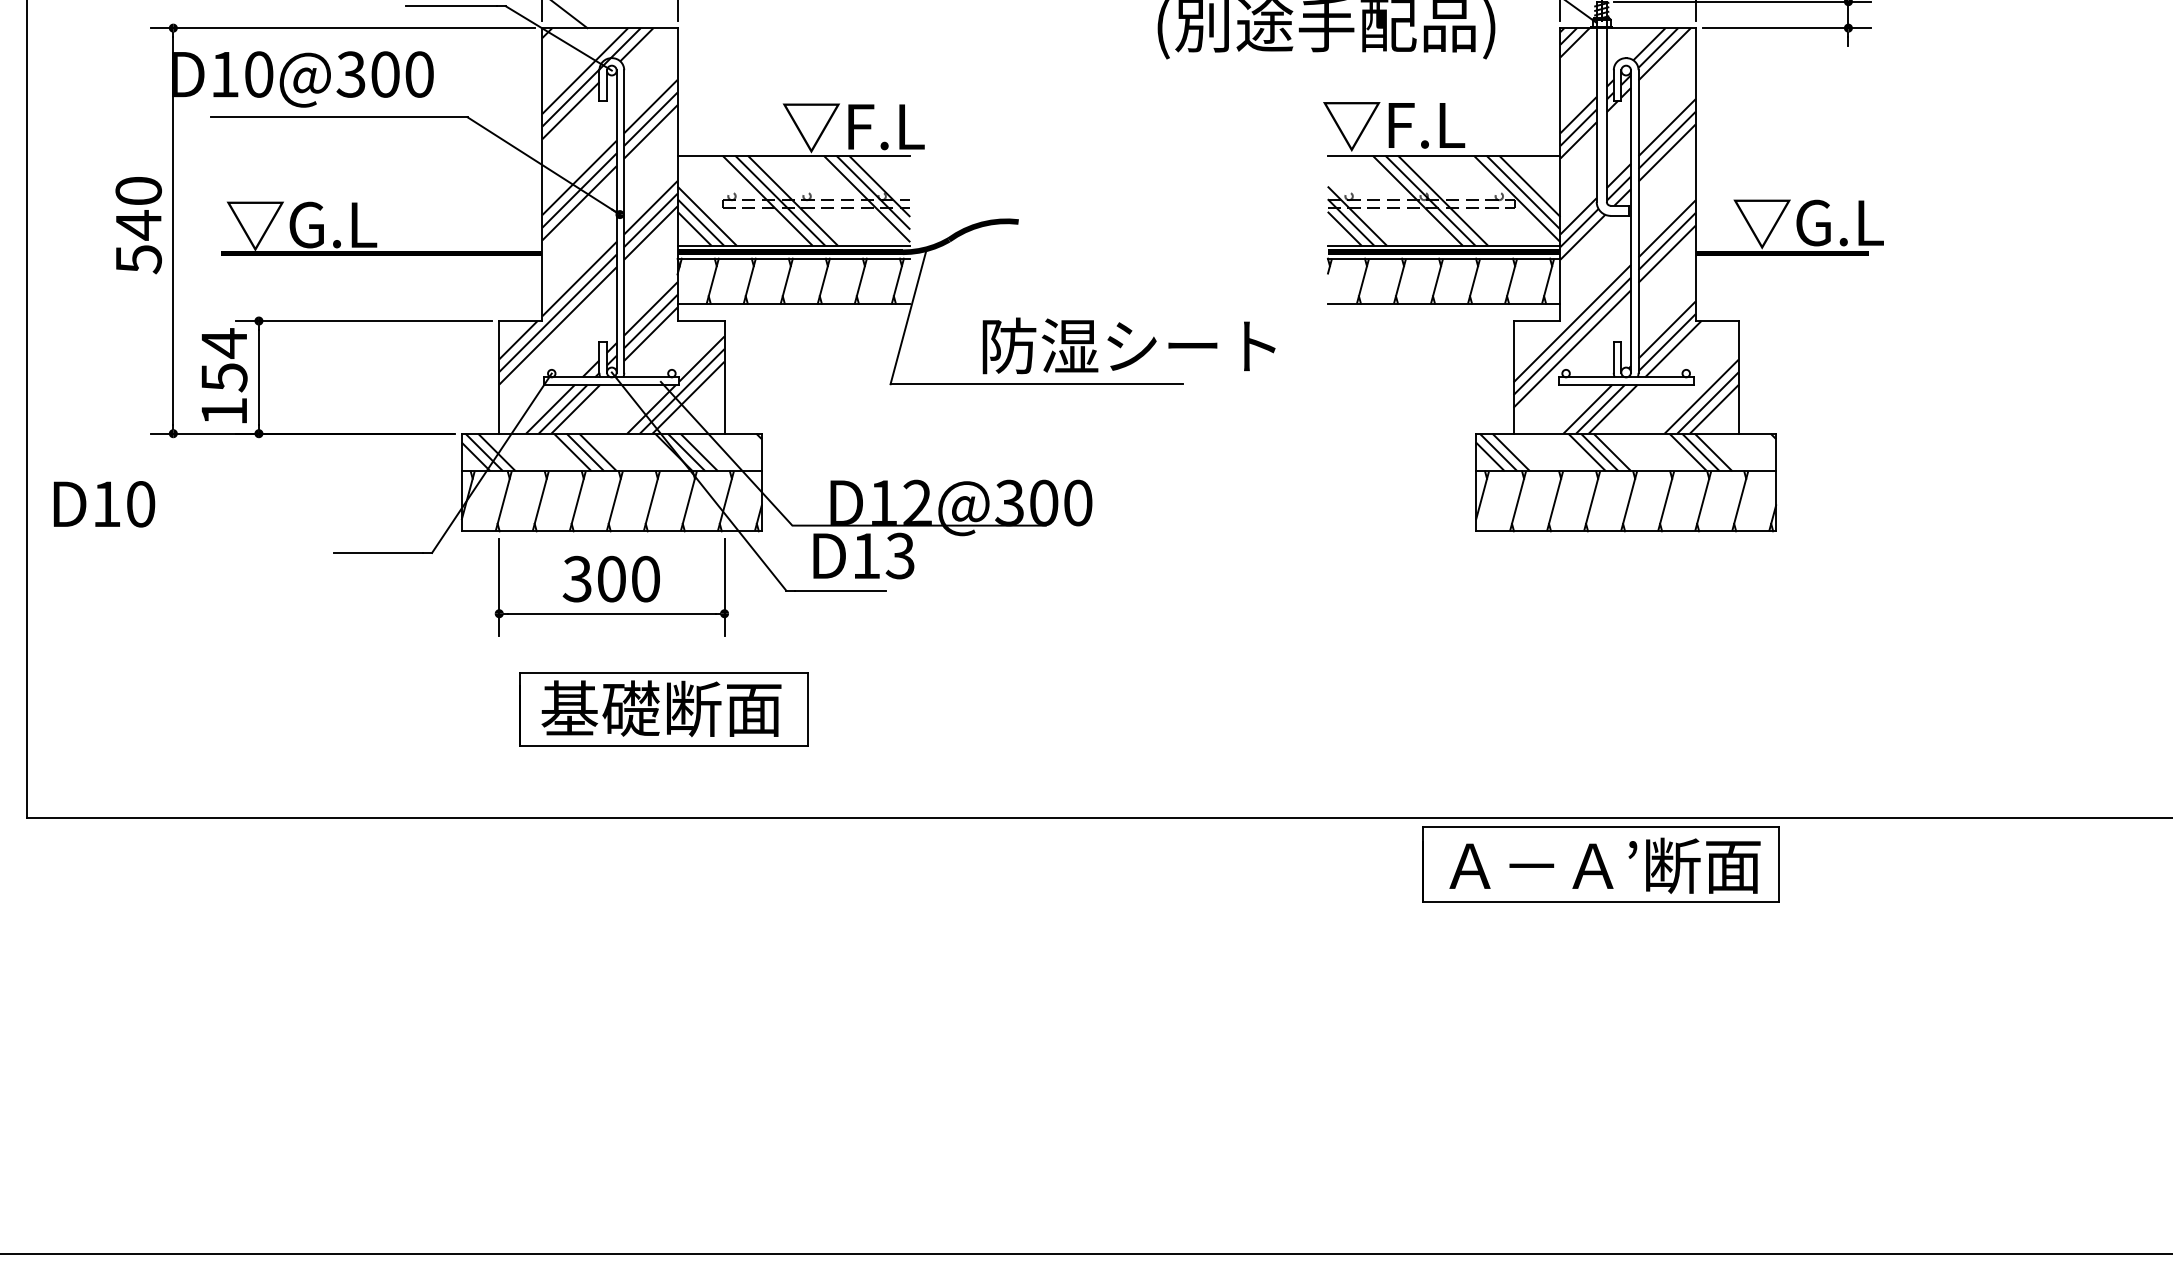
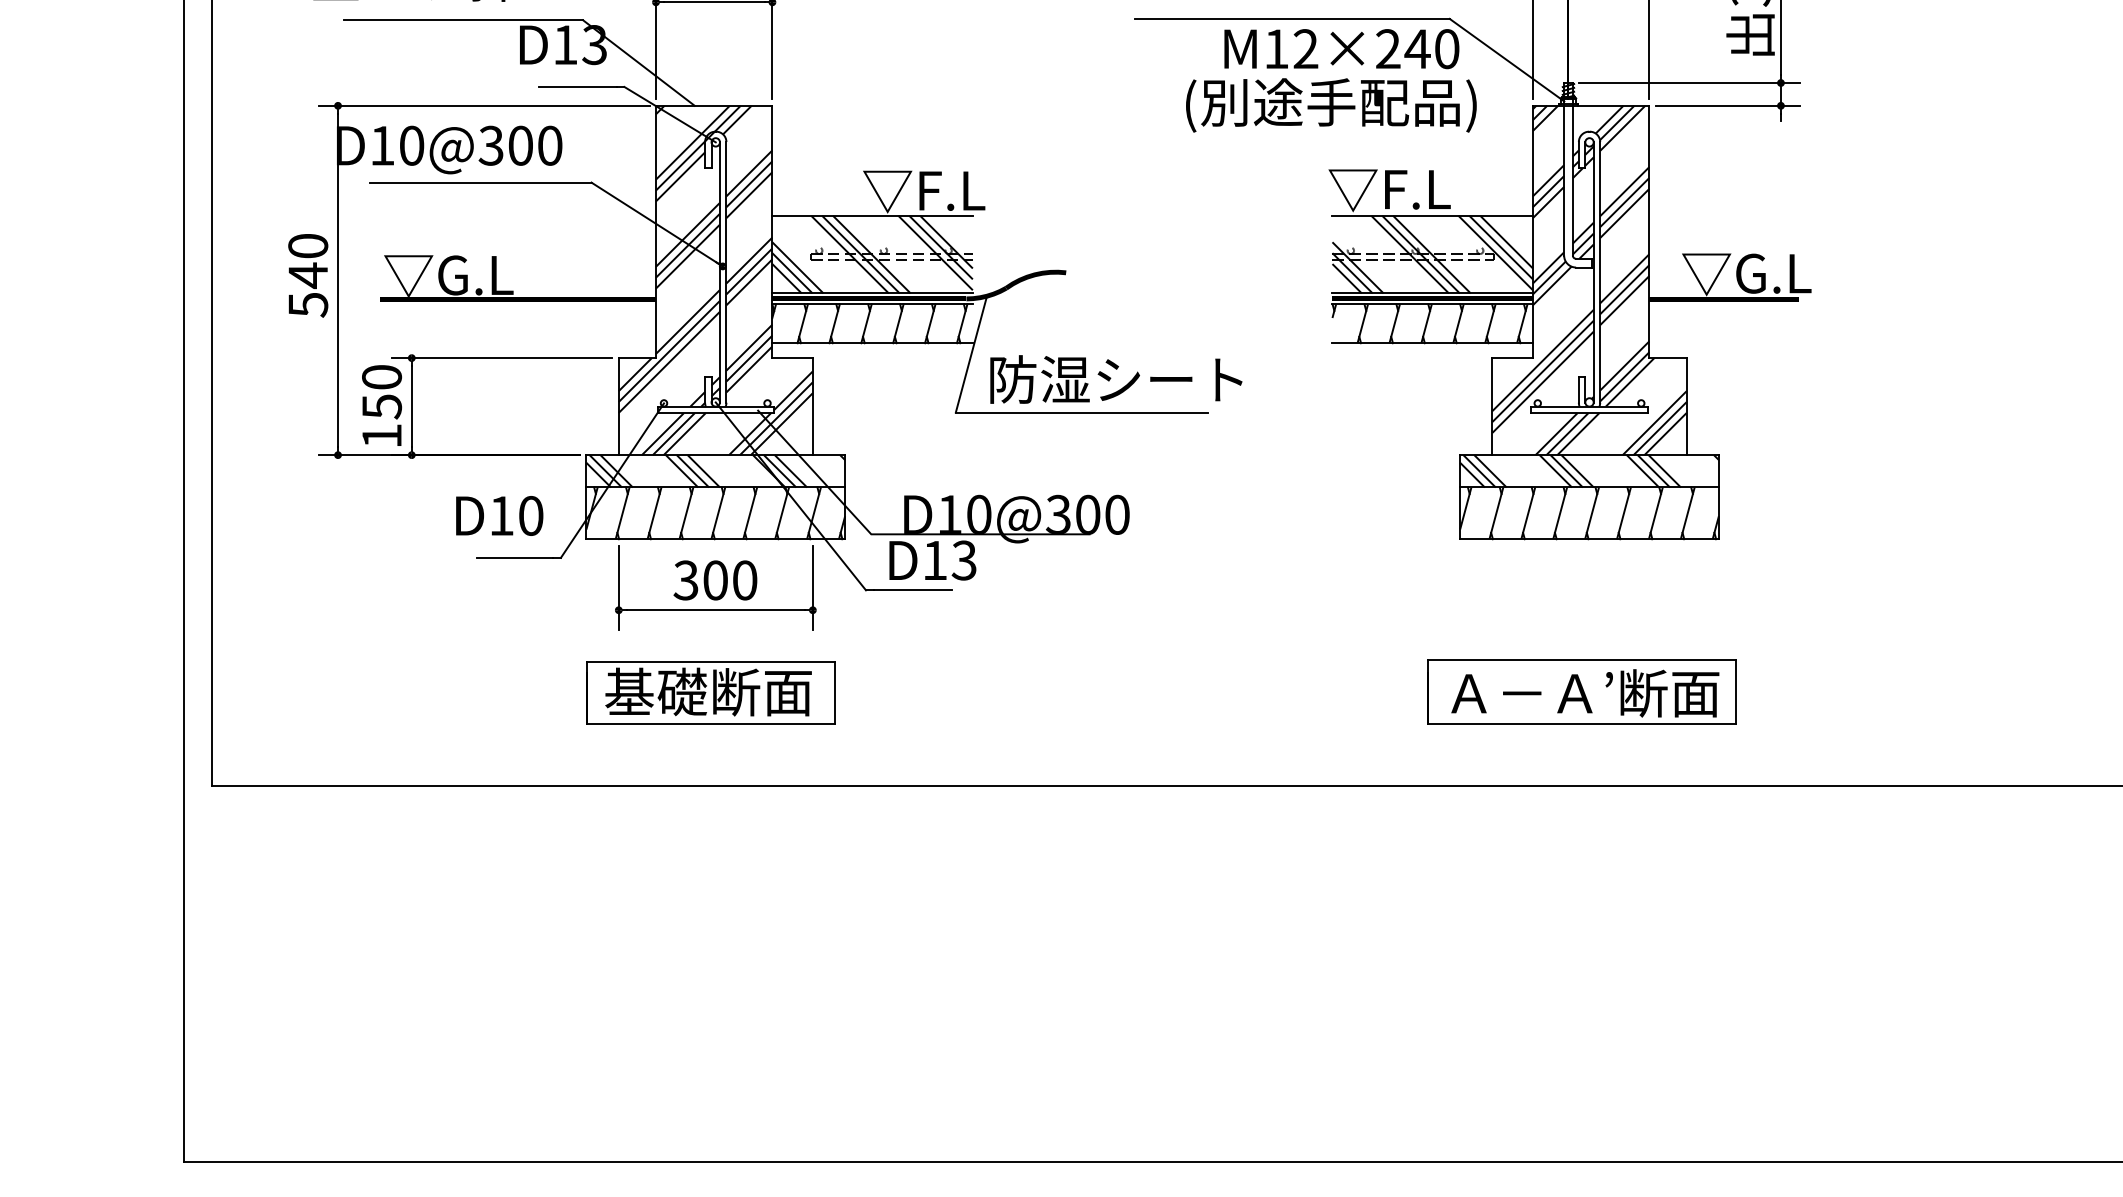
text: (224, 343) -> (382, 377), 154 -> 150
text: (1129, 345) -> (1116, 379), moved
text: (918, 501) -> (979, 513), D12@300 -> D10@300
text: (104, 503) -> (499, 515), moved
part: (663, 709) -> (710, 692), moved
part: (1600, 863) -> (1581, 691), moved

